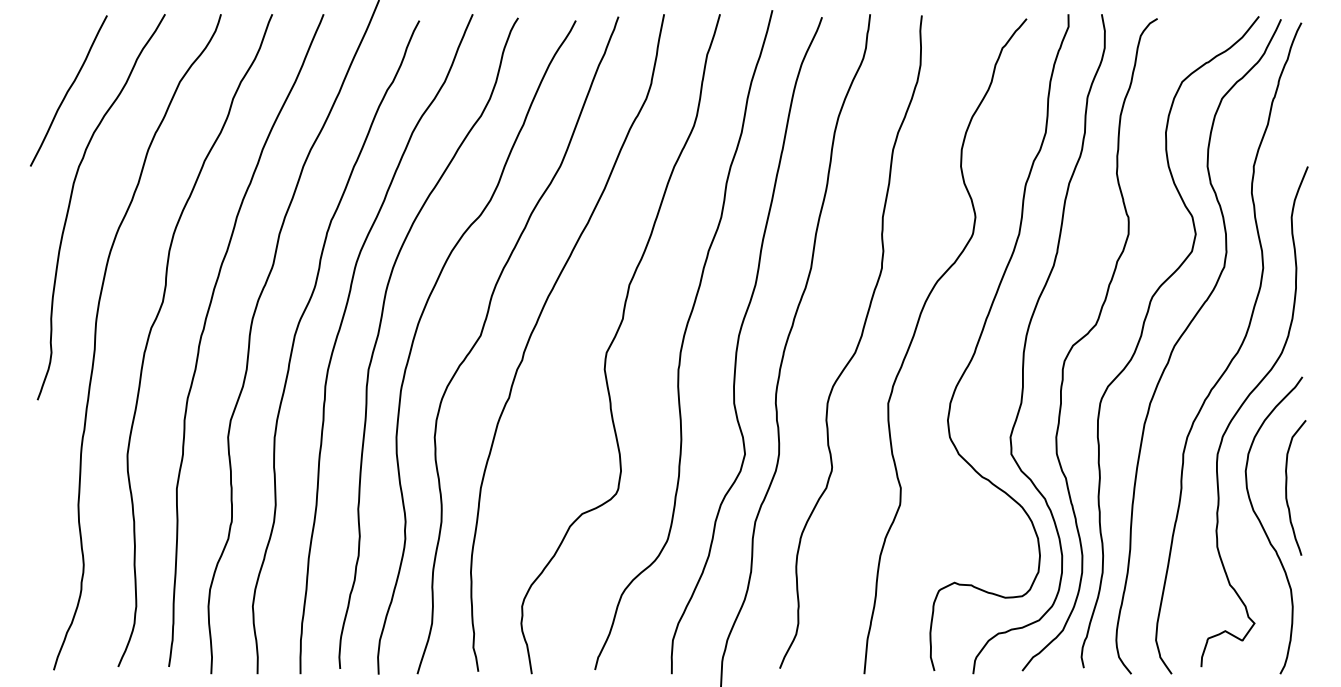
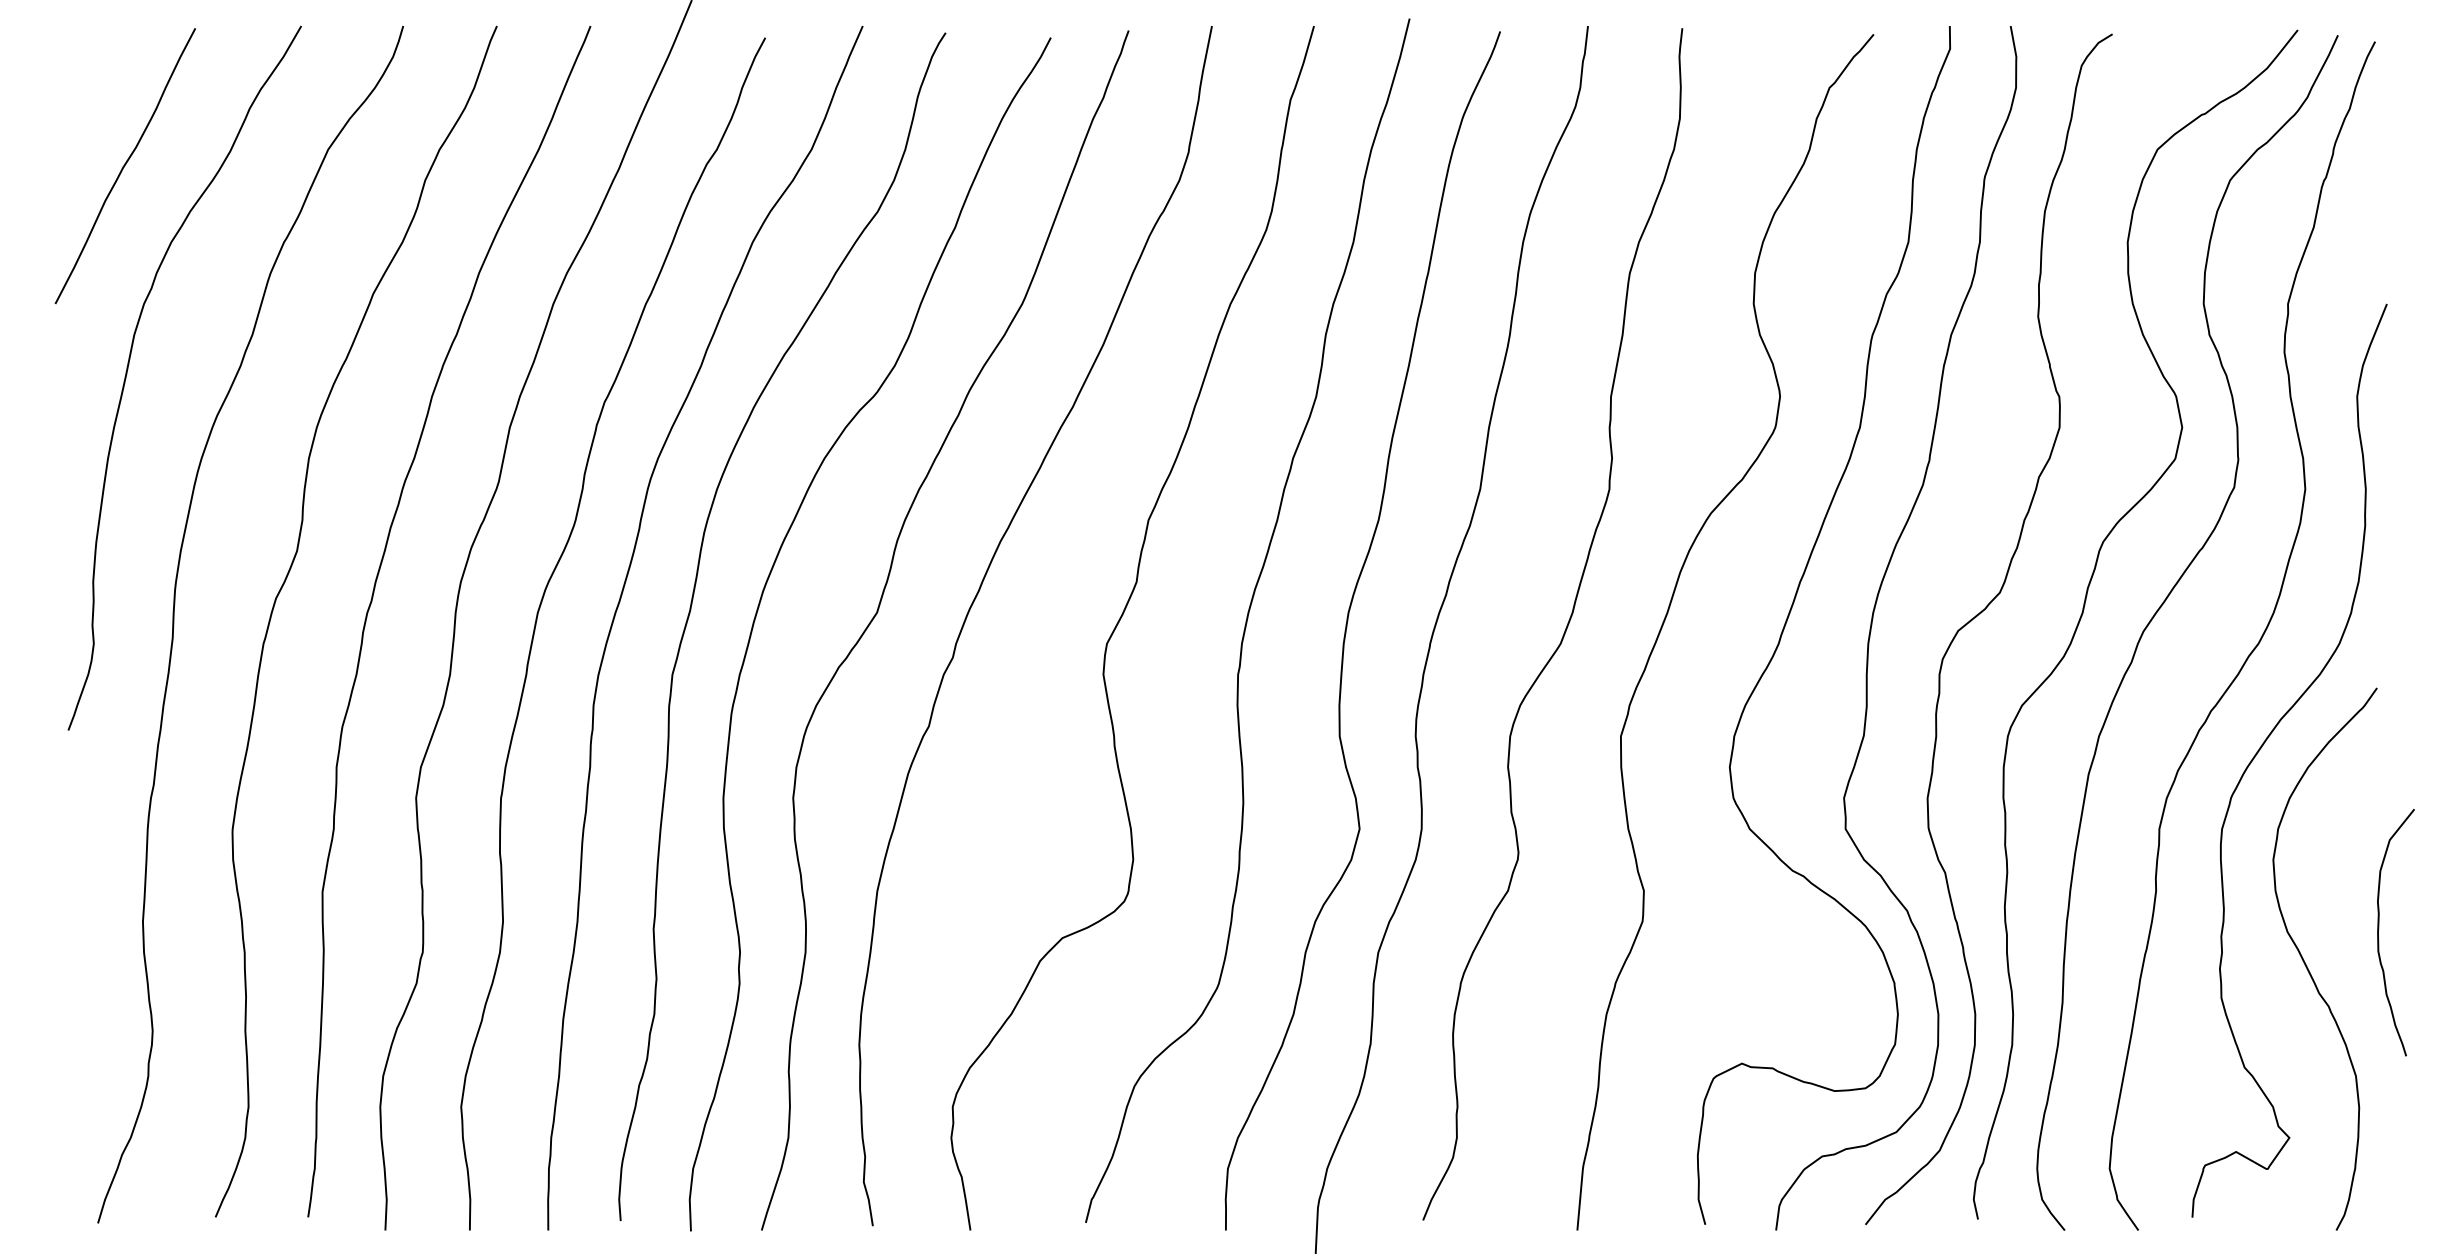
curve: (1287, 486) -> (2380, 929), moved

